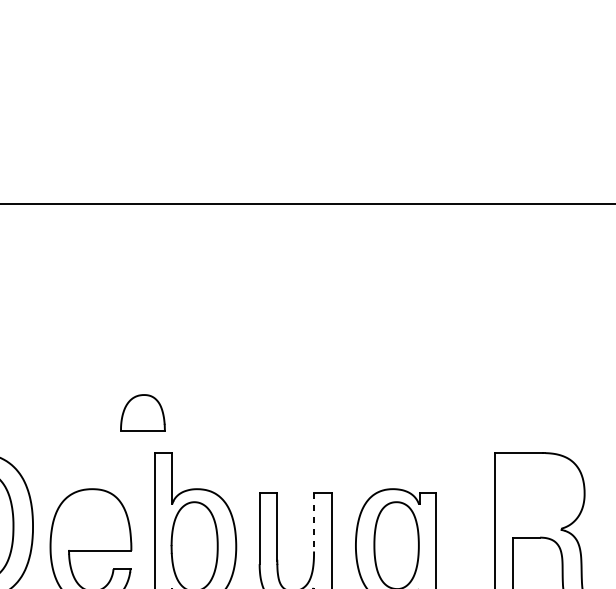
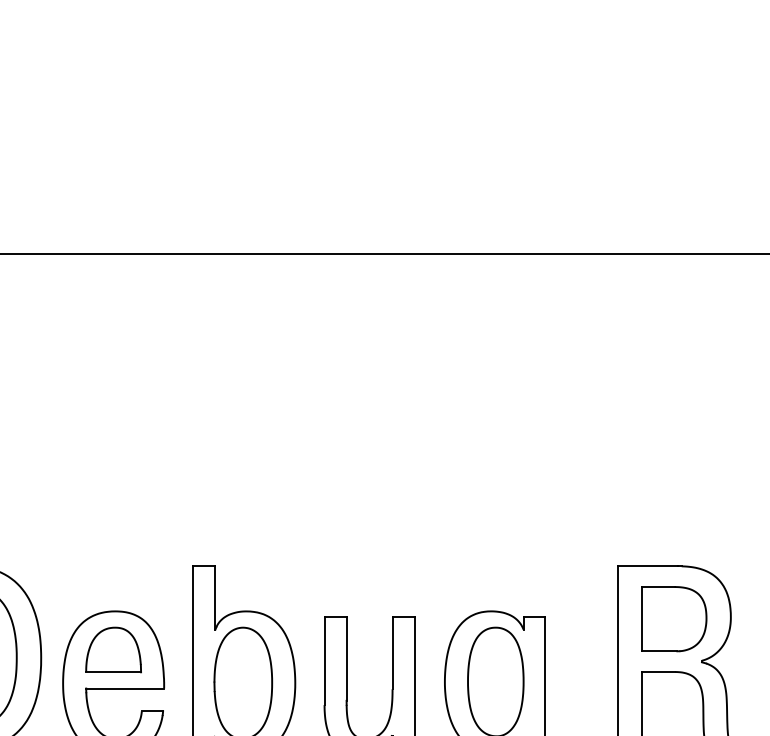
part: (142, 412) -> (113, 649), moved
part: (539, 495) -> (674, 619), added
line: (313, 522) -> (392, 653), dashed -> solid

